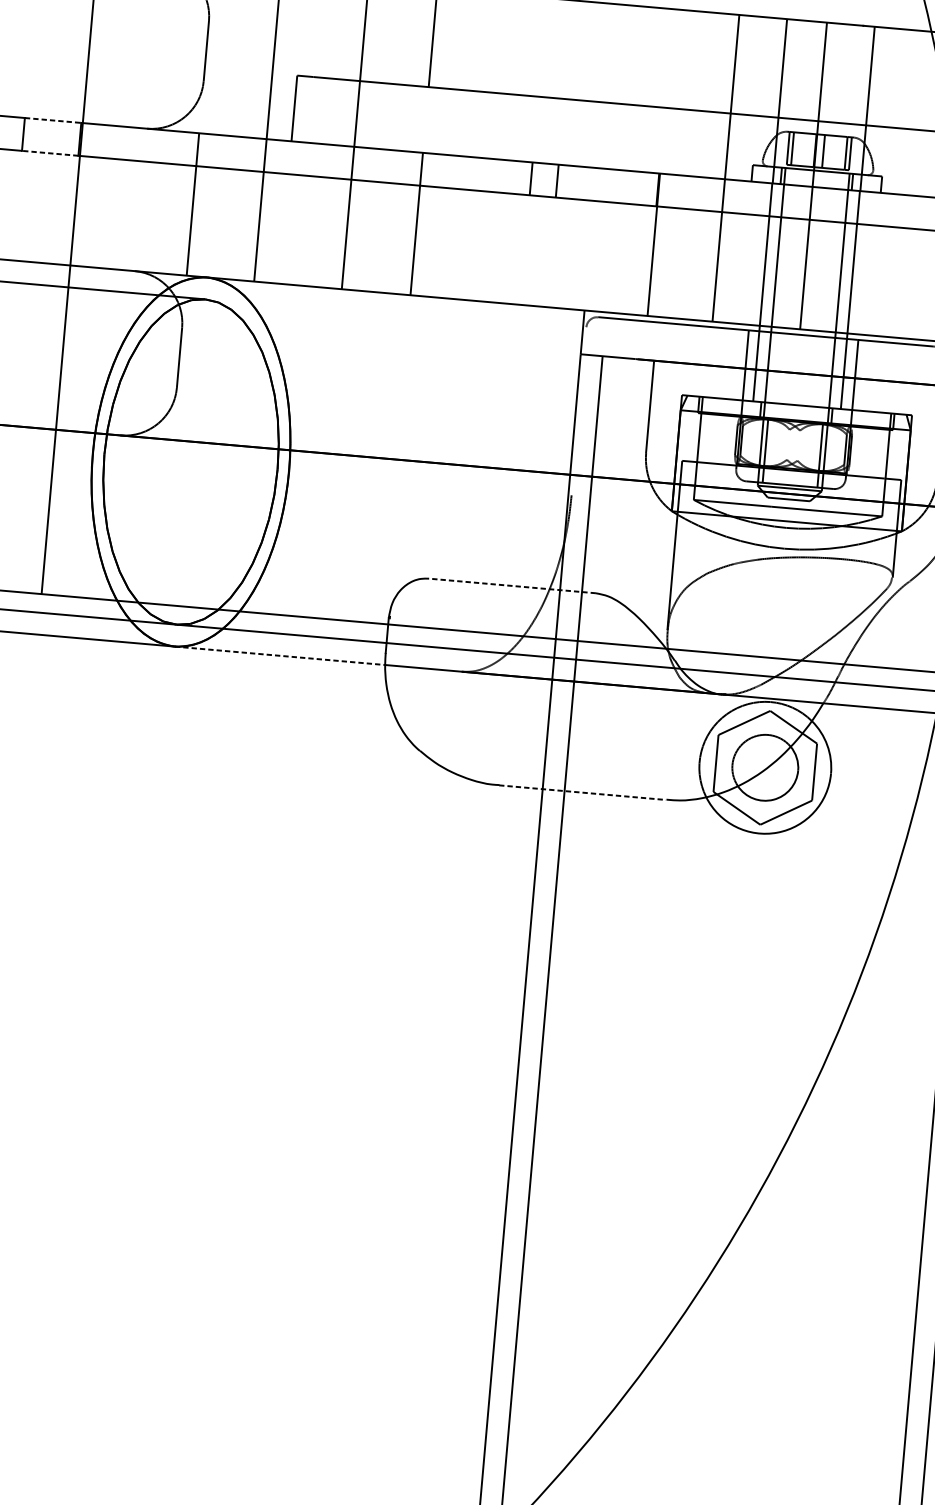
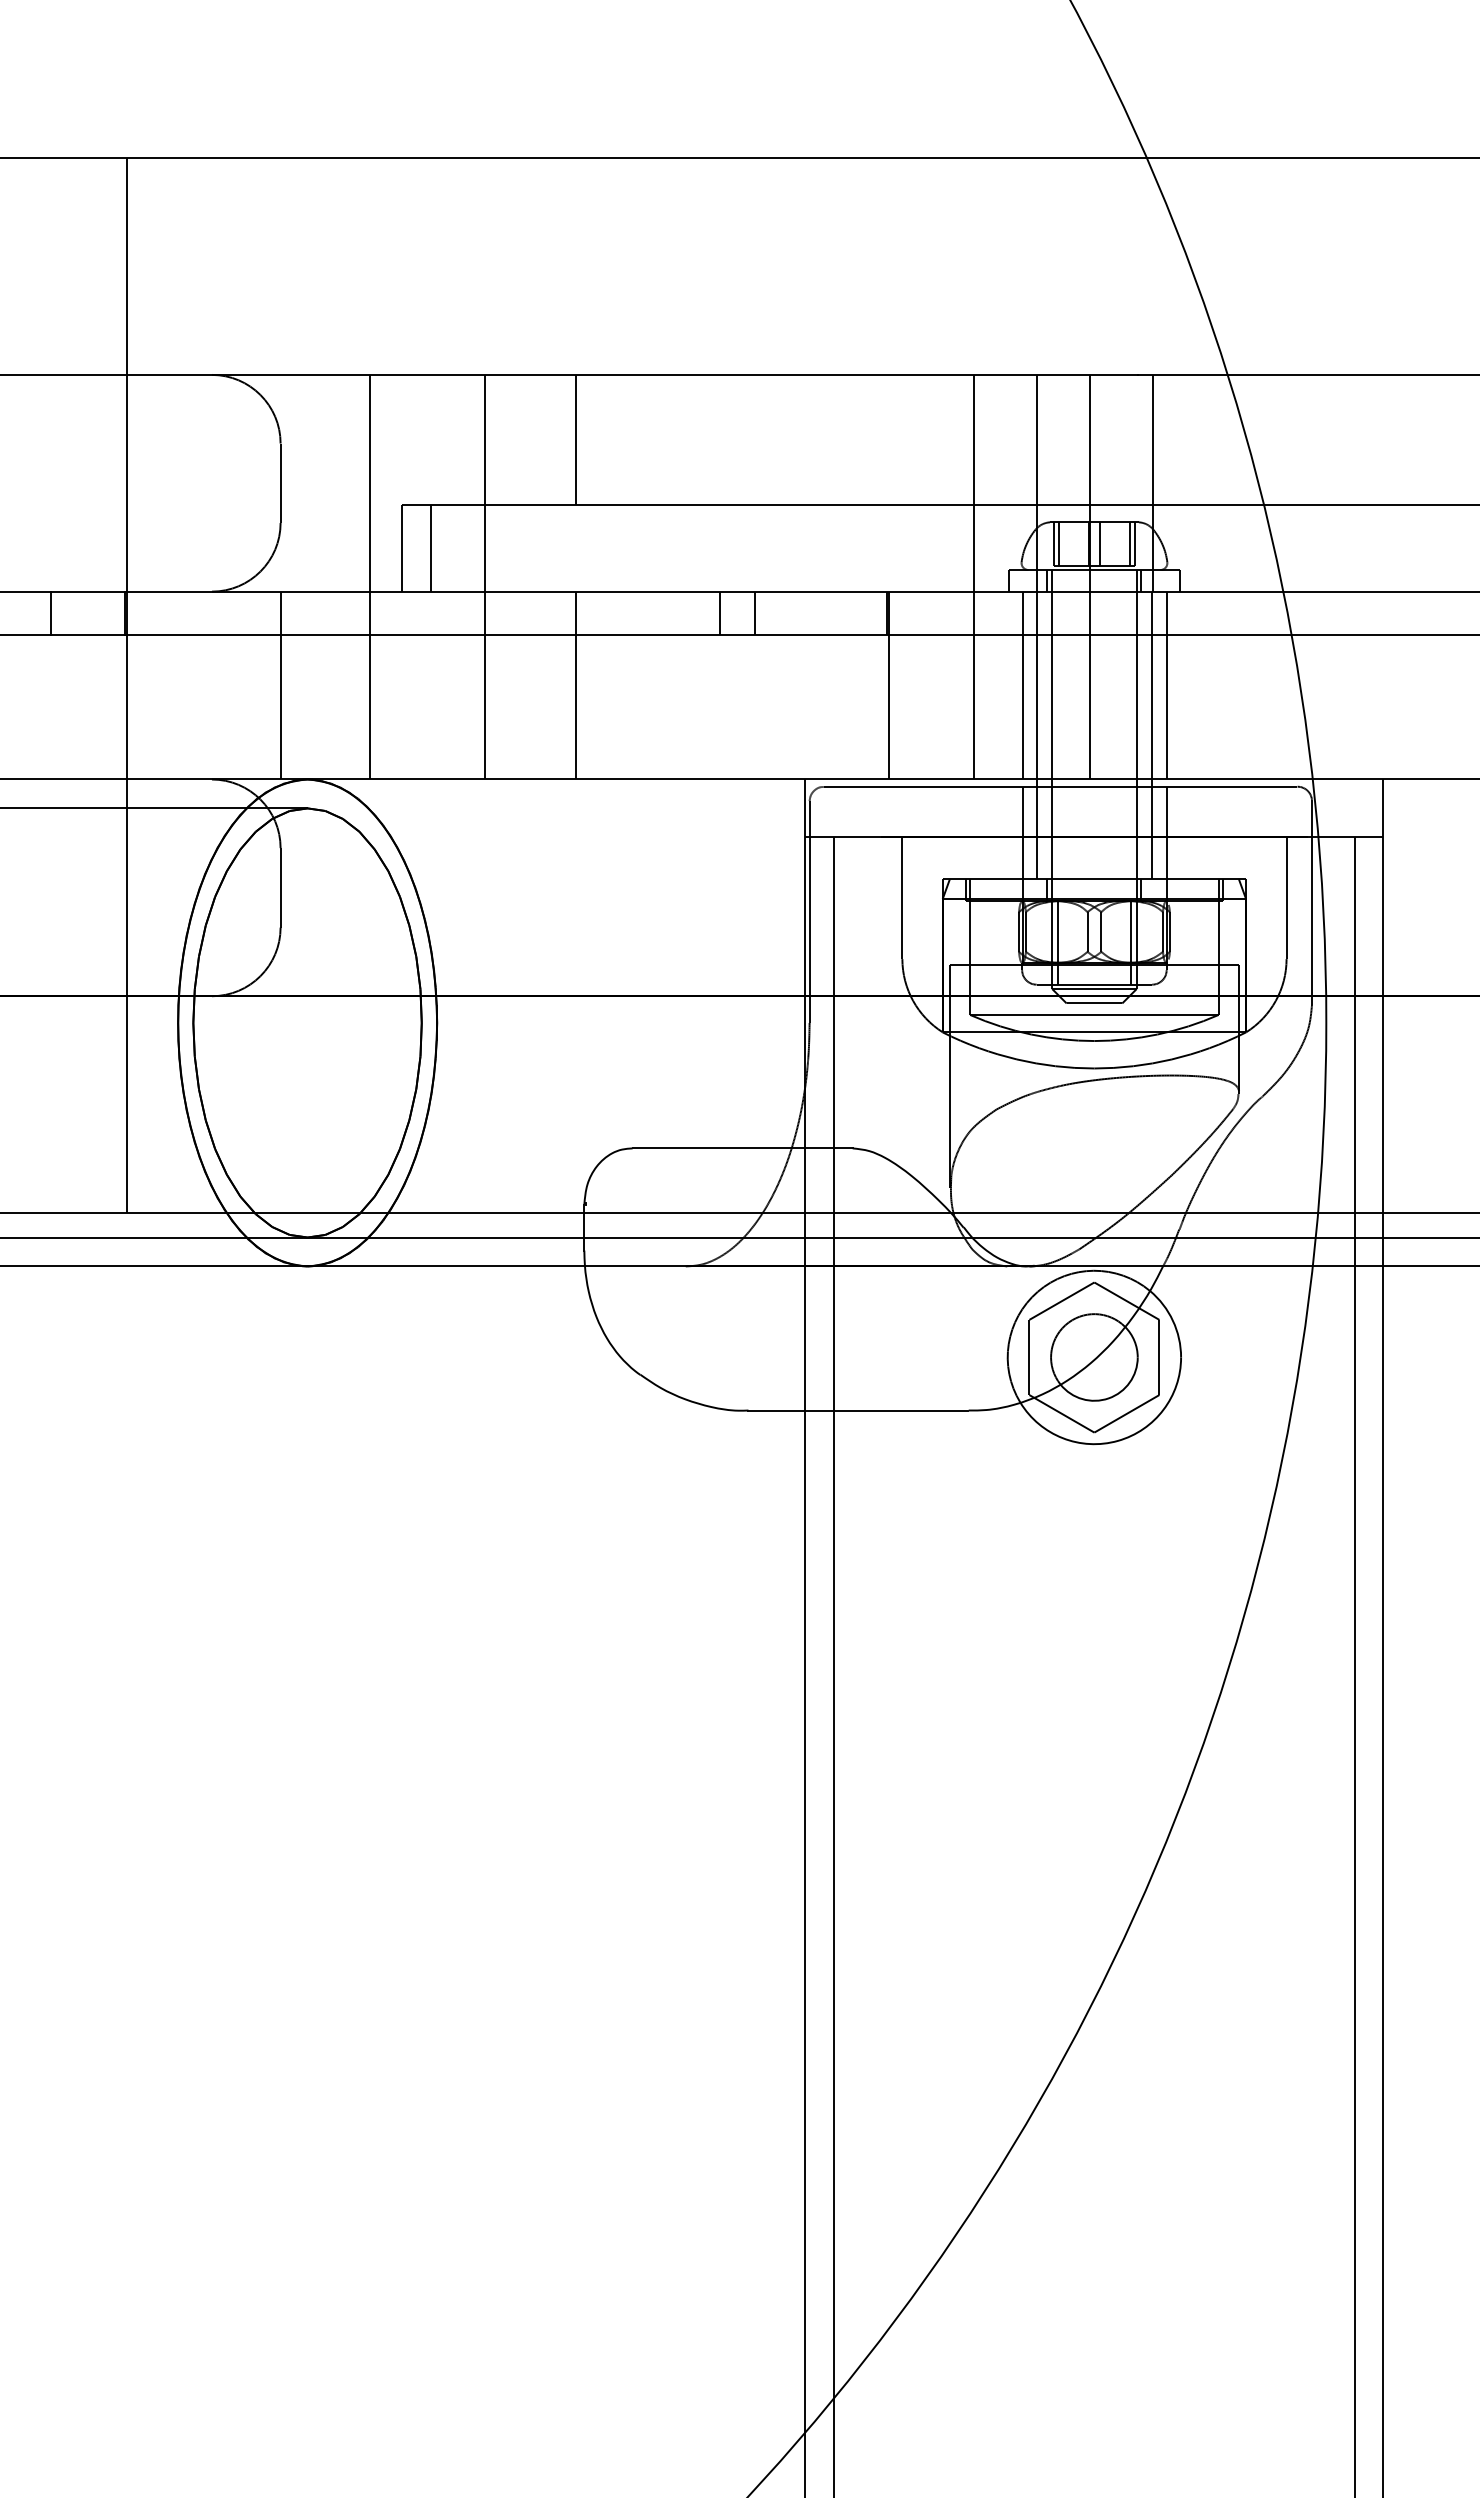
line: (316, 109) -> (431, 547), added
line: (53, 120) -> (88, 591), dashed -> solid
line: (49, 153) -> (87, 635), dashed -> solid
line: (755, 253) -> (1022, 685), added
line: (865, 263) -> (1167, 685), added
line: (578, 410) -> (809, 911), added
line: (788, 444) -> (1087, 931), added
line: (798, 445) -> (1101, 931), added
line: (512, 586) -> (742, 1148), dashed -> solid
line: (280, 655) -> (446, 1266), dashed -> solid
line: (582, 792) -> (858, 1410), dashed -> solid

